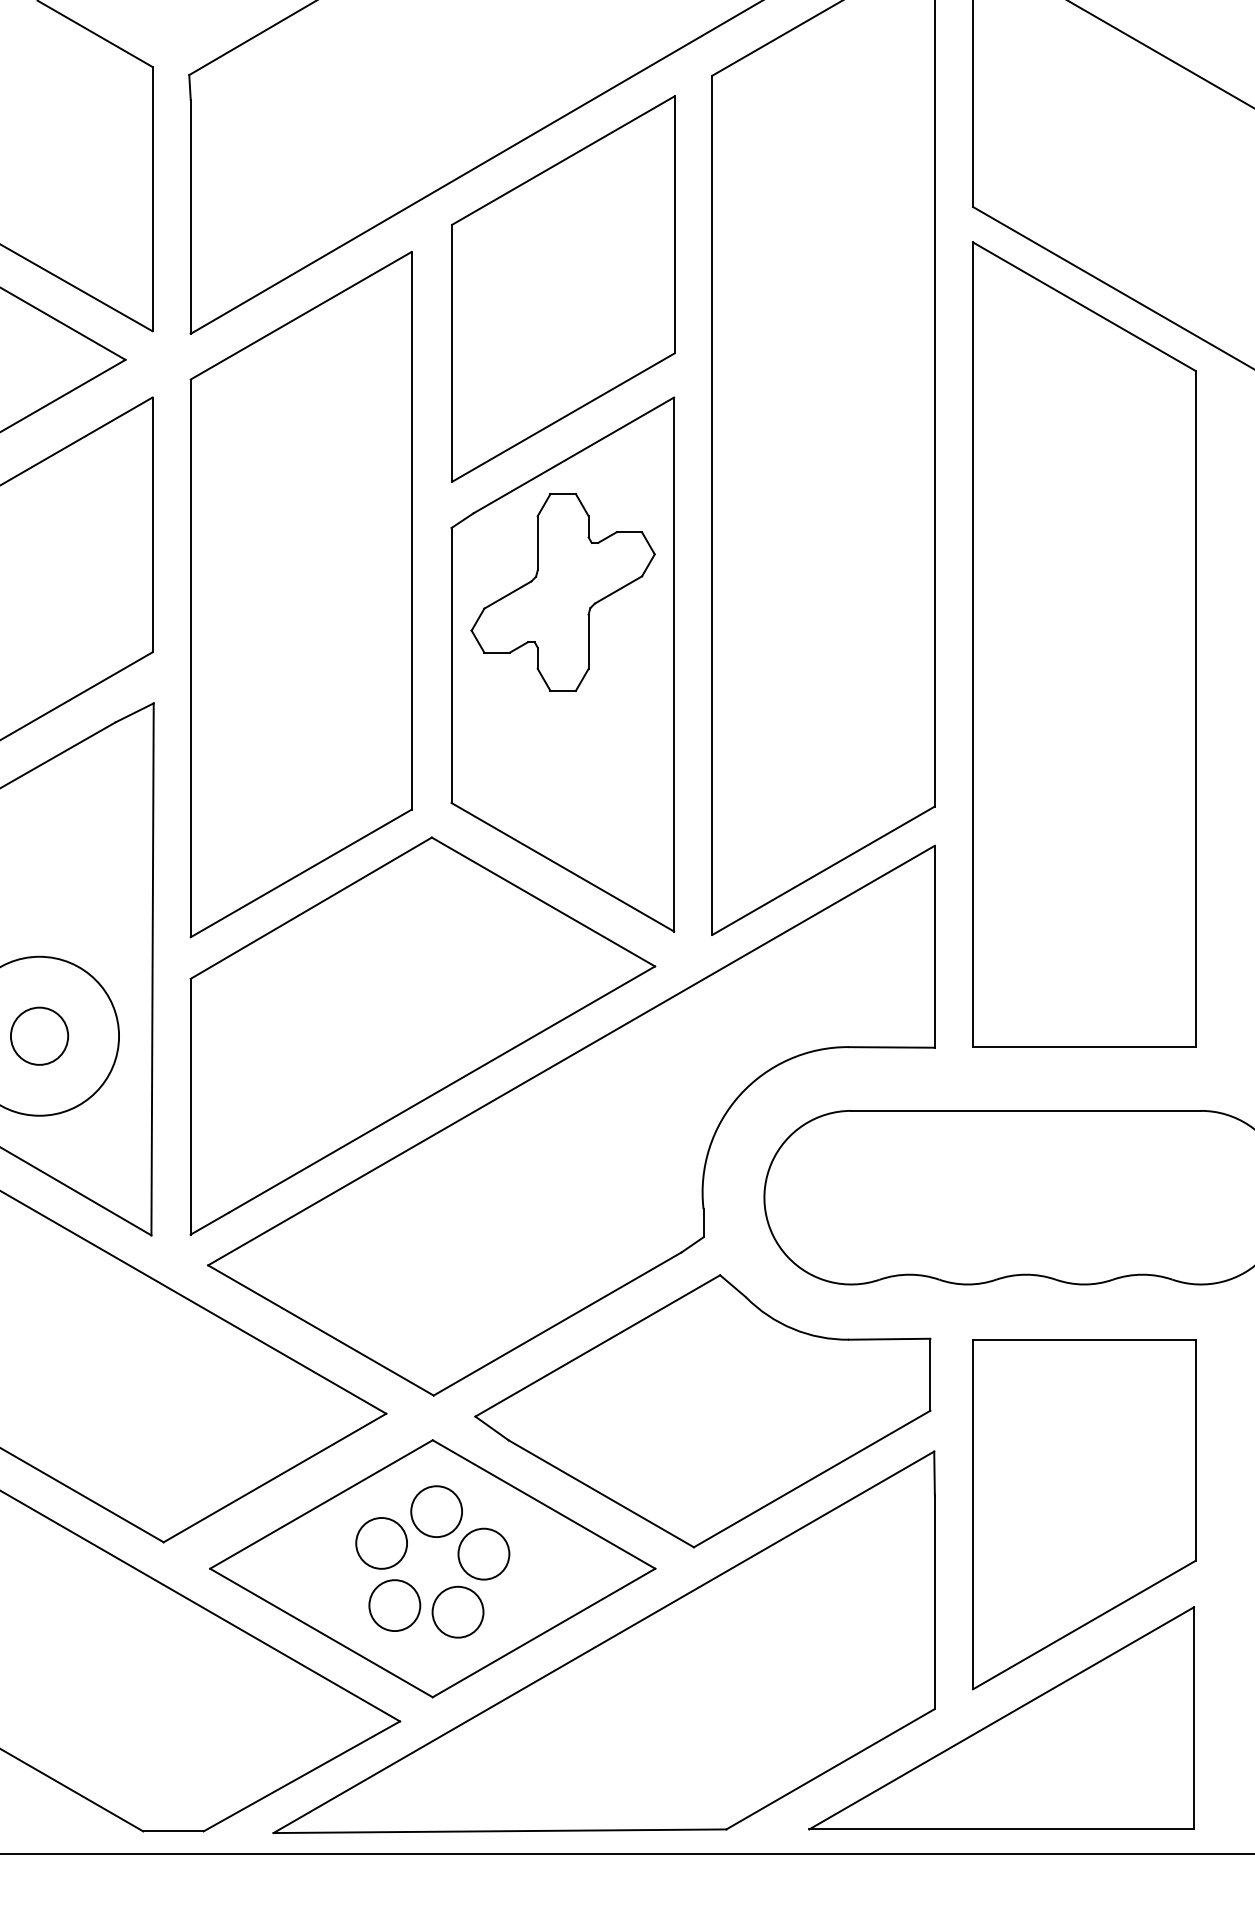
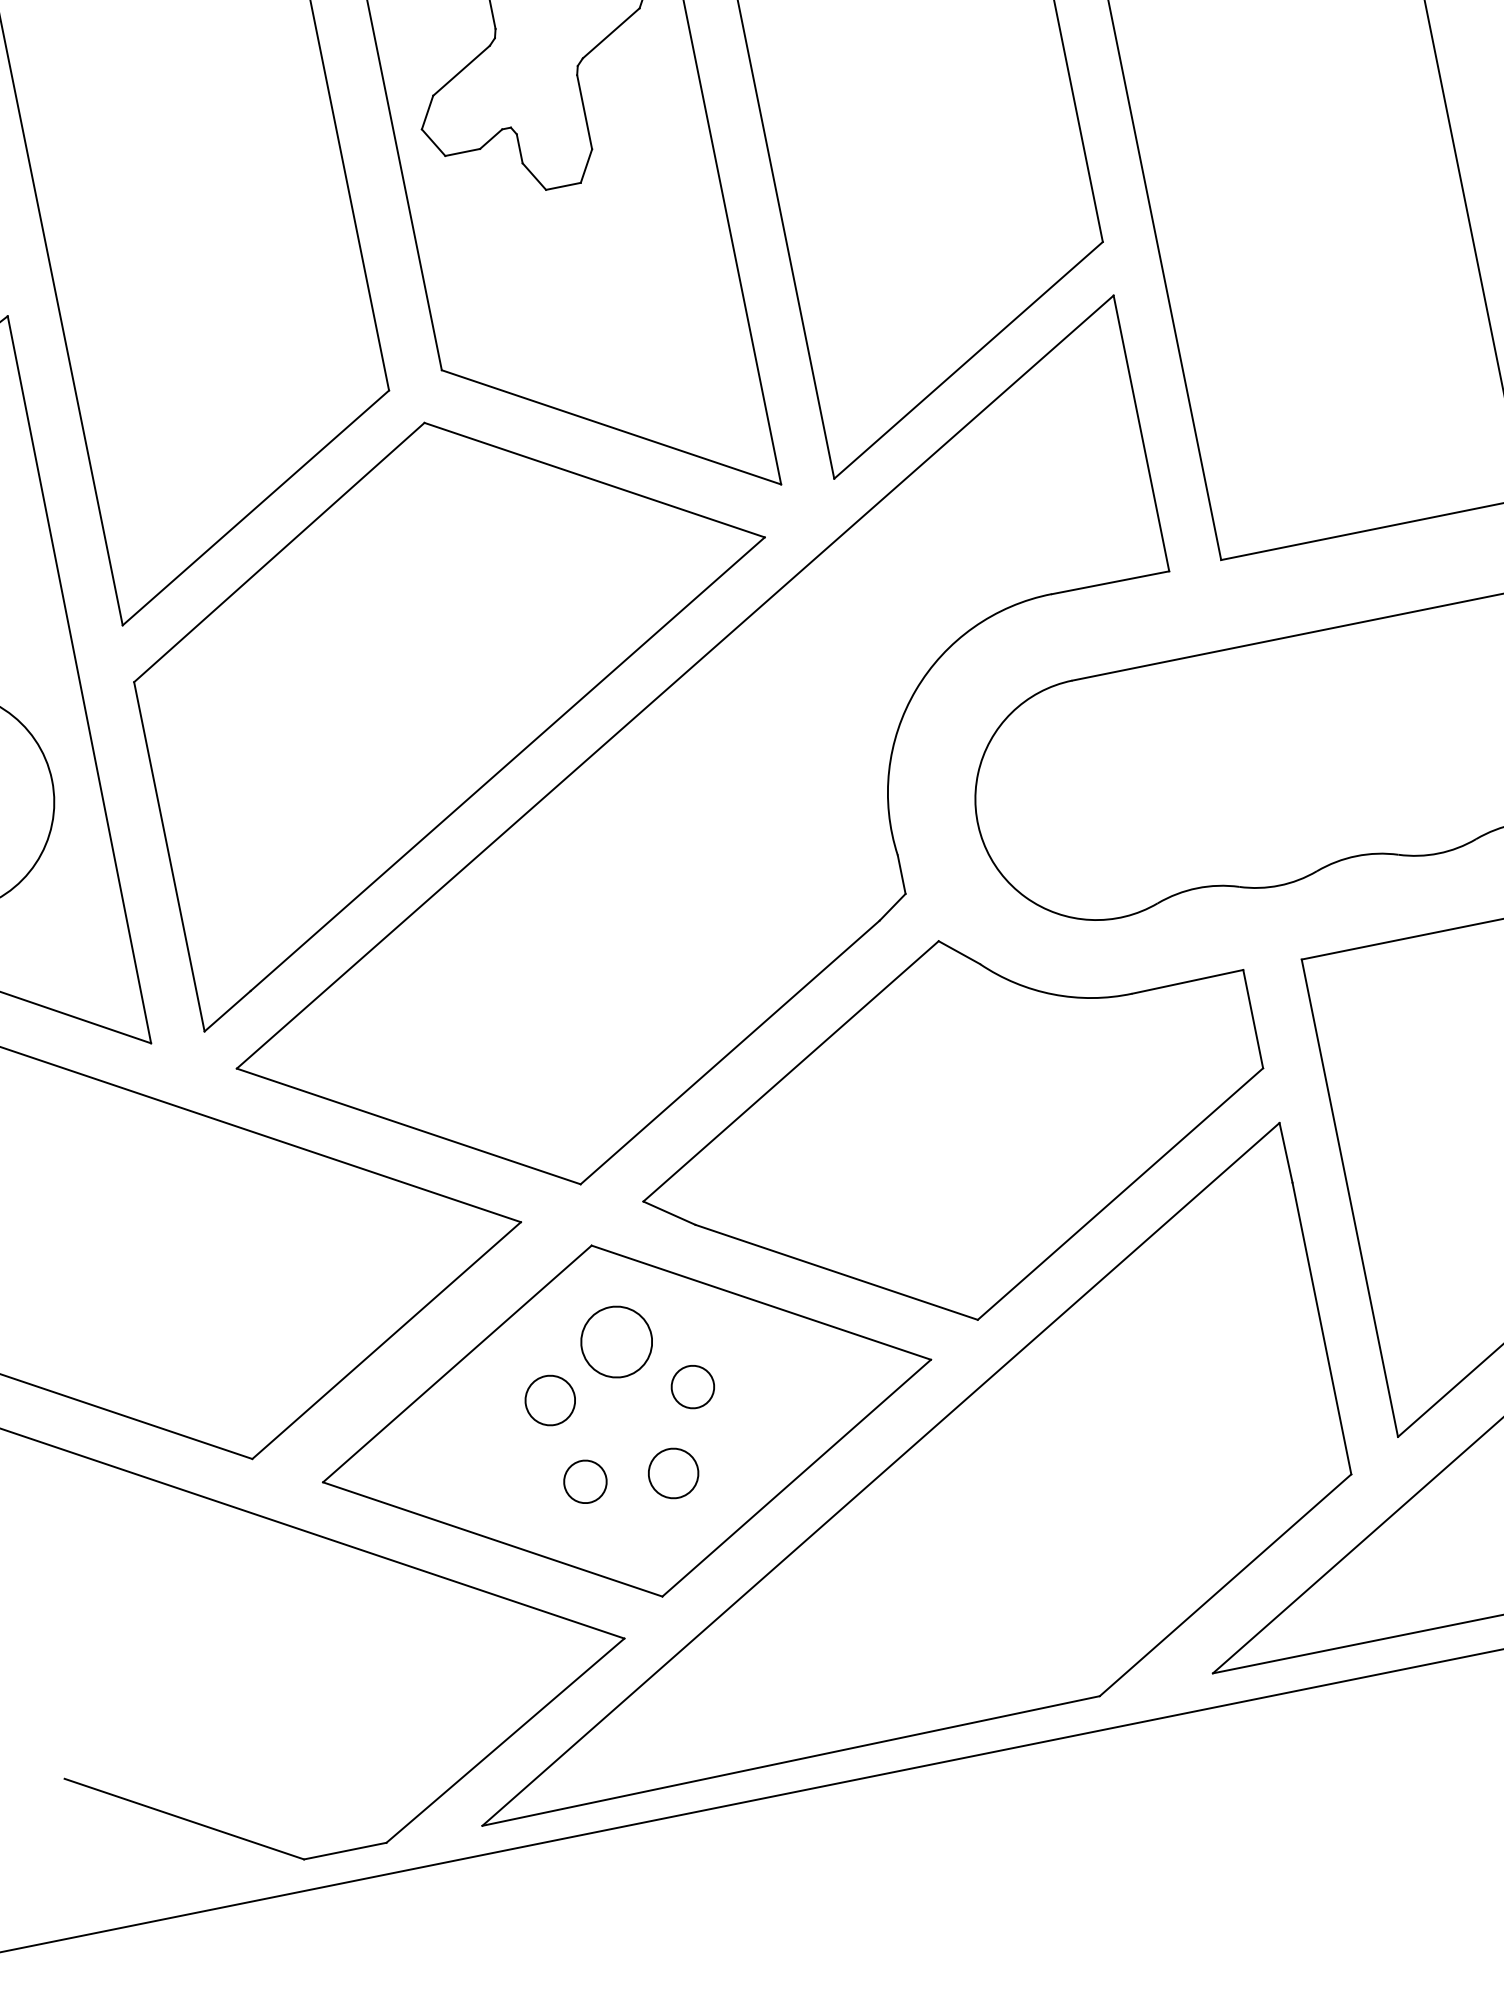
circle: (381, 1542) -> (549, 1399), size x0.7
circle: (483, 1553) -> (692, 1386), size x0.6
circle: (394, 1605) -> (584, 1481), size x0.6
circle: (457, 1611) -> (672, 1472), size x0.7

